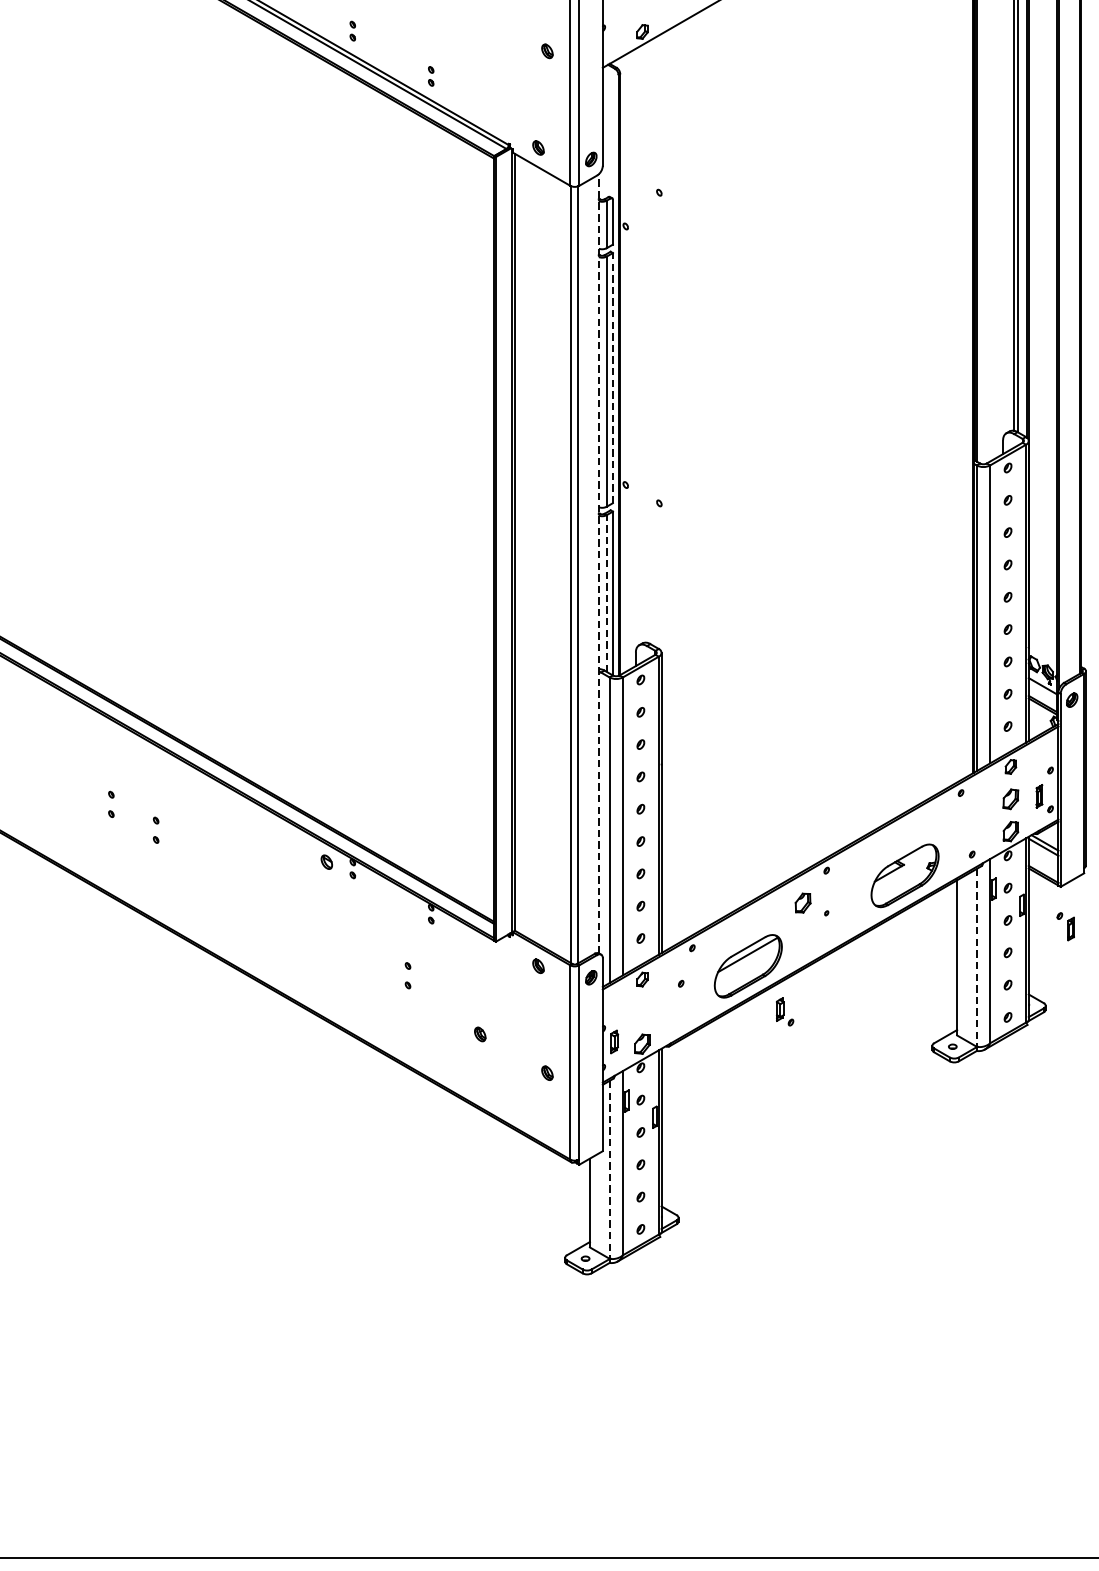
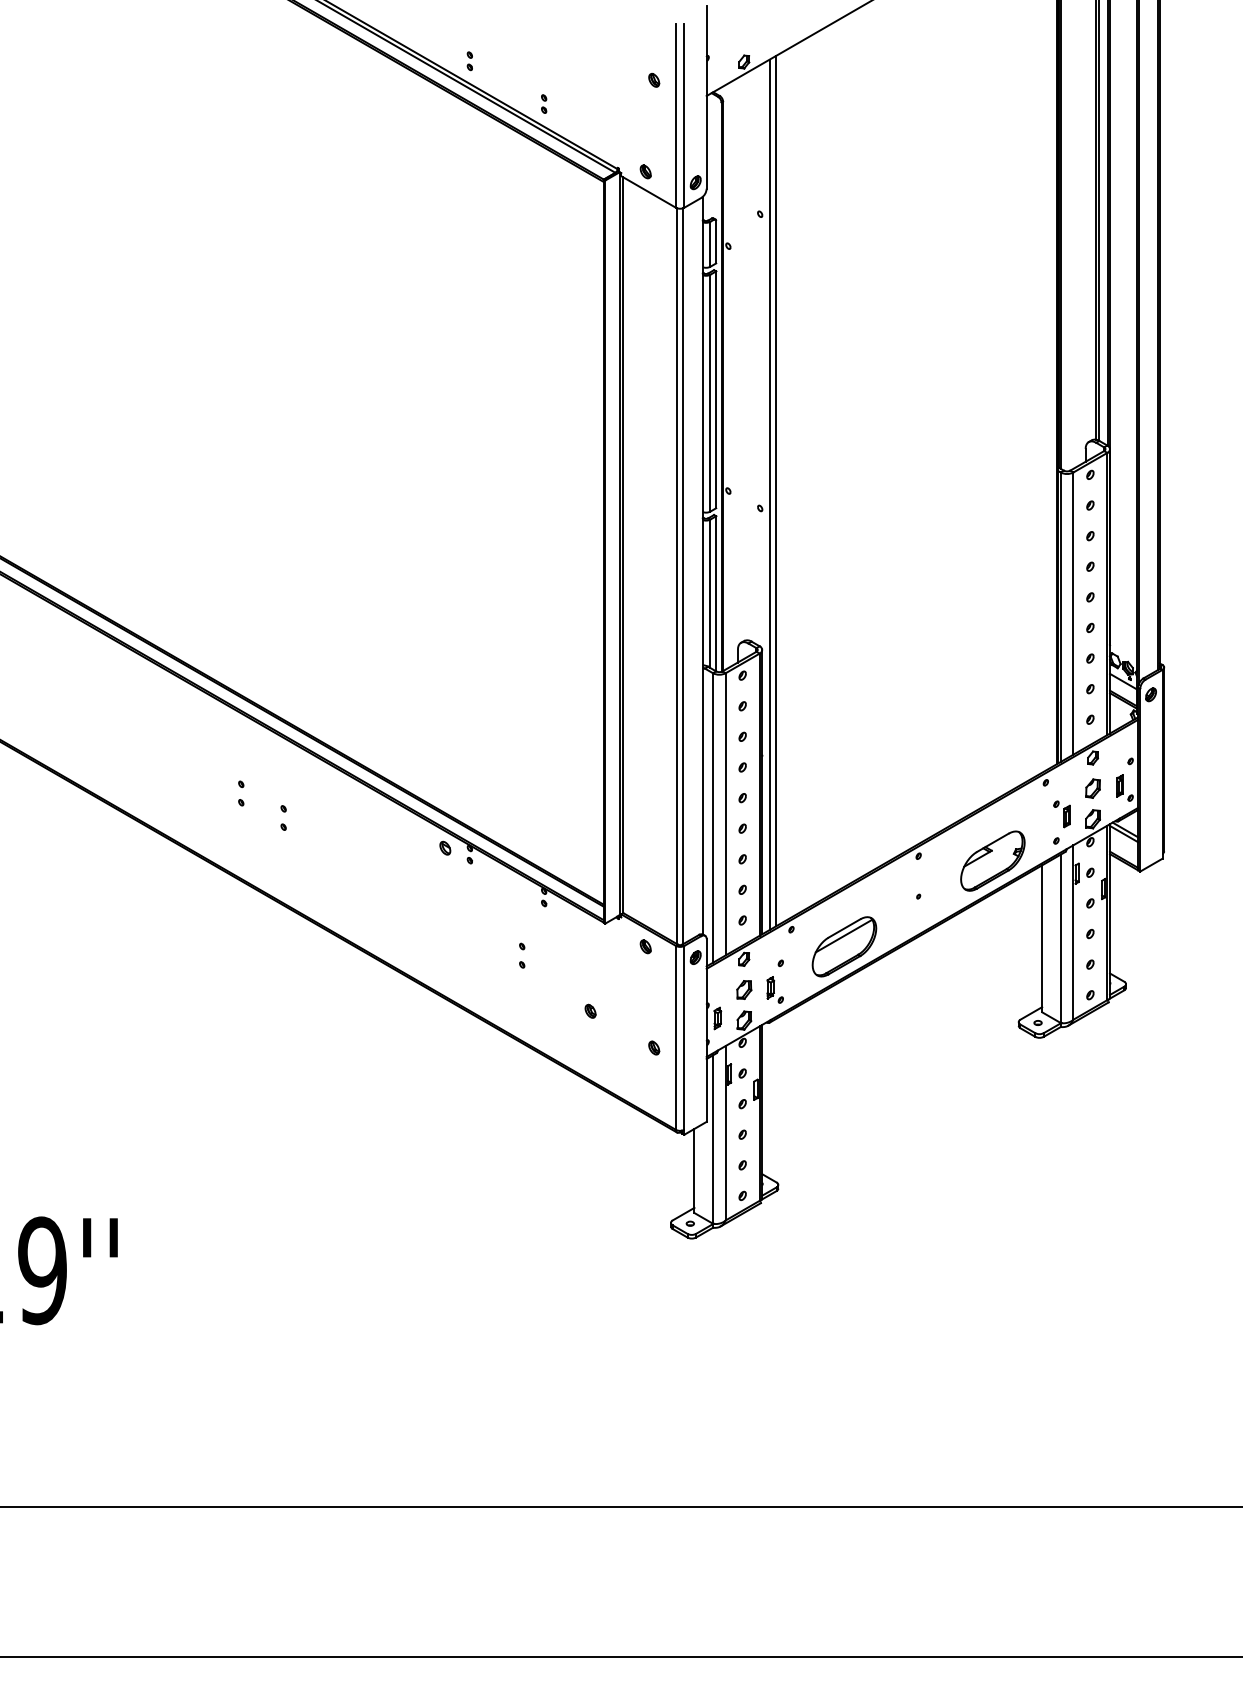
line: (613, 377) -> (716, 389), dashed -> solid
line: (676, 484) -> (776, 490), added
line: (669, 488) -> (769, 494), added
line: (598, 563) -> (702, 565), dashed -> solid
line: (606, 593) -> (710, 593), dashed -> solid
part: (803, 902) -> (744, 989), moved
part: (1065, 926) -> (1061, 814), moved
line: (976, 958) -> (1060, 939), dashed -> solid
part: (784, 1011) -> (774, 989), moved
line: (610, 1170) -> (713, 1140), dashed -> solid

